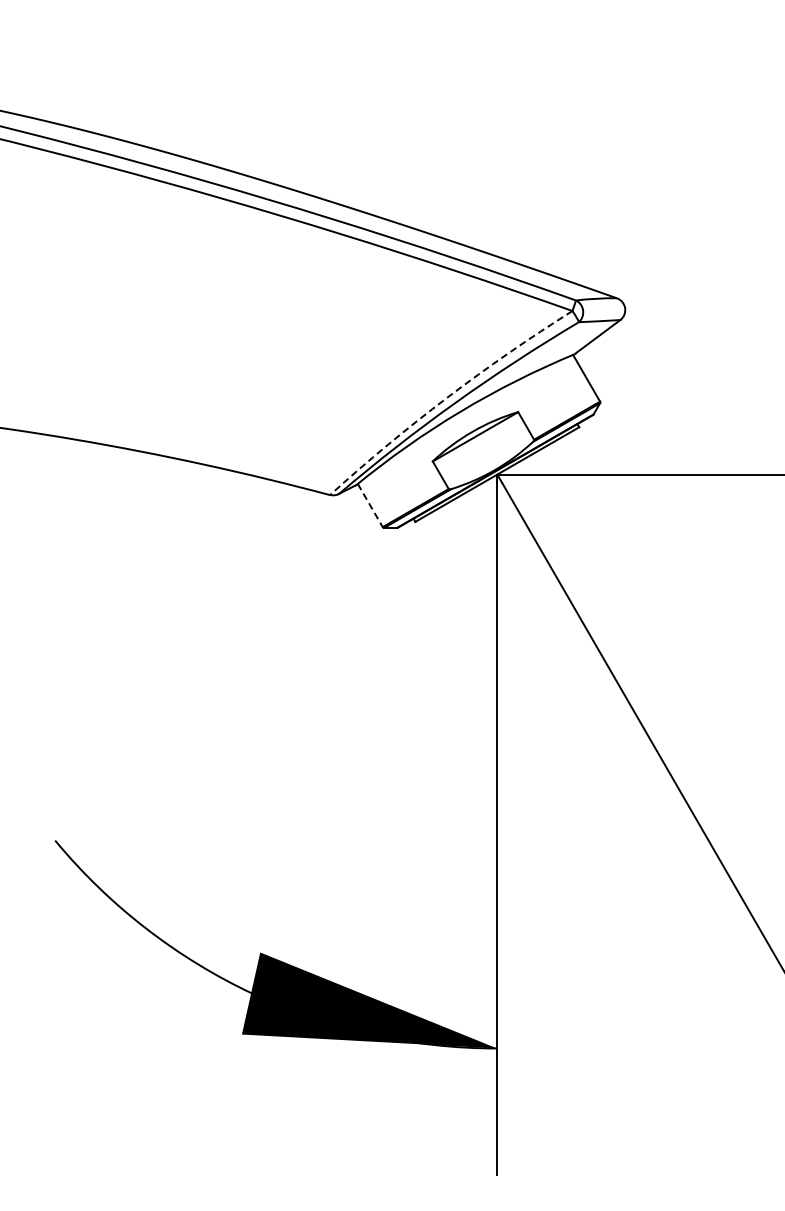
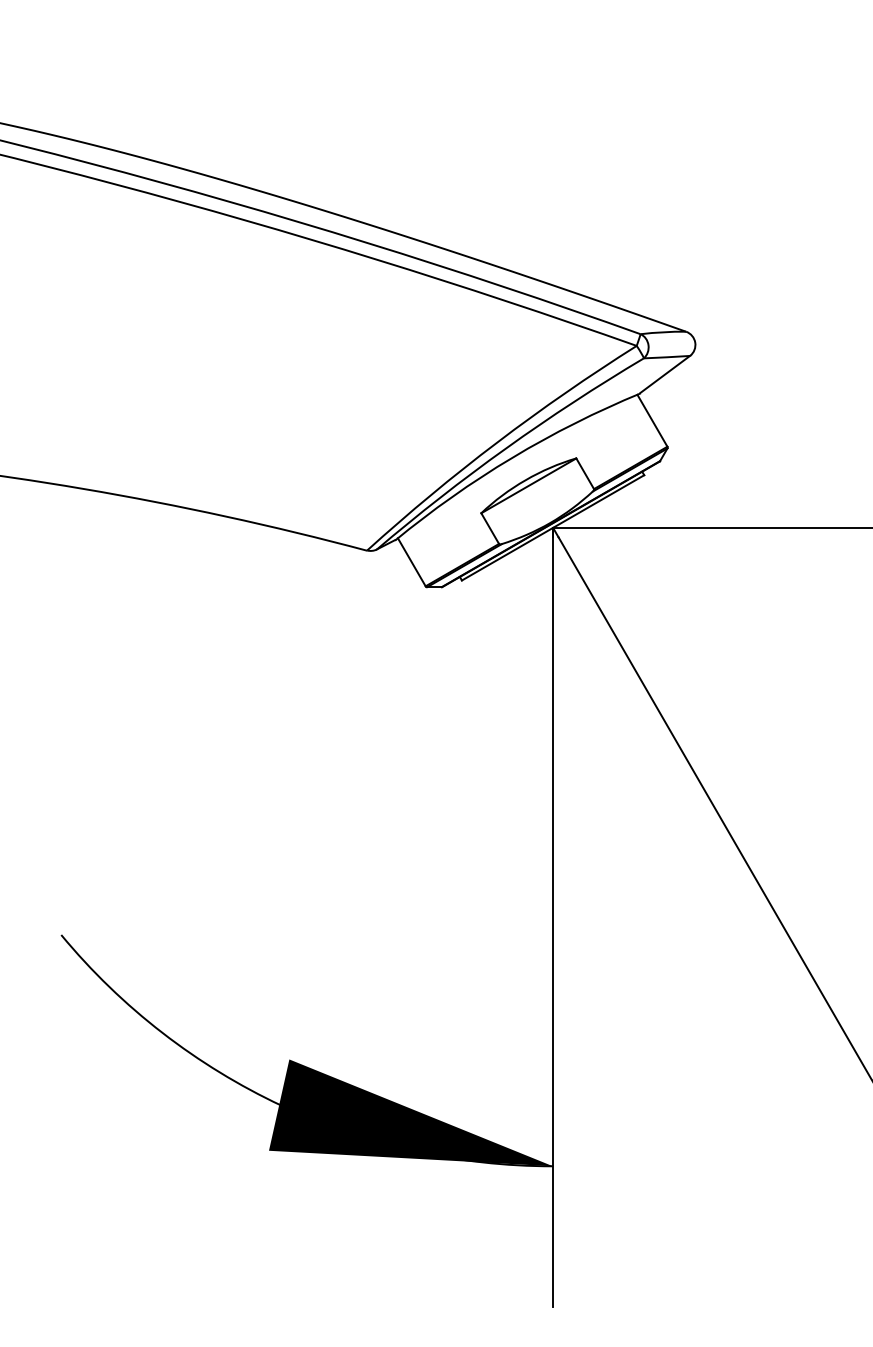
arc: (447, 397) -> (497, 442), dashed -> solid
line: (370, 505) -> (412, 562), dashed -> solid

